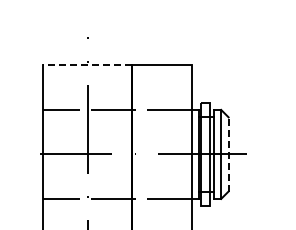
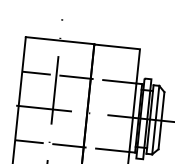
line: (87, 65) -> (59, 41), dashed -> solid
line: (228, 153) -> (161, 119), dashed -> solid

